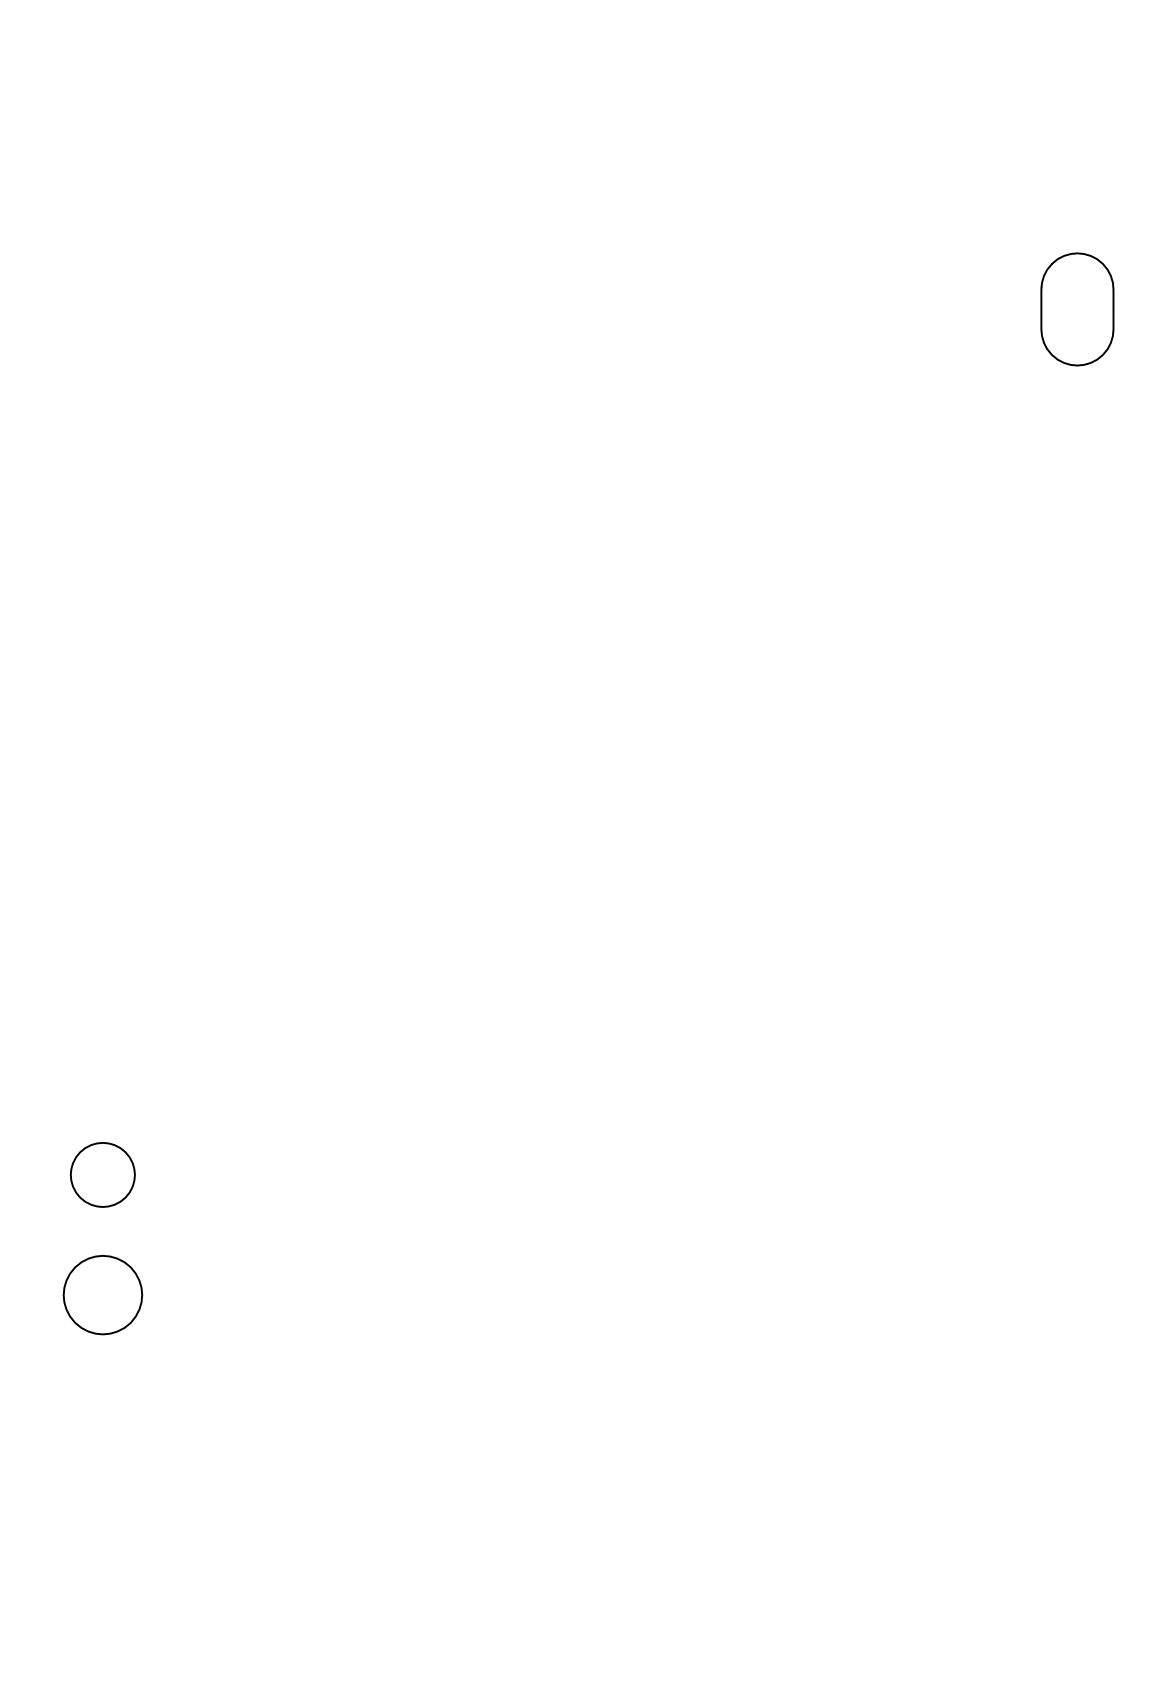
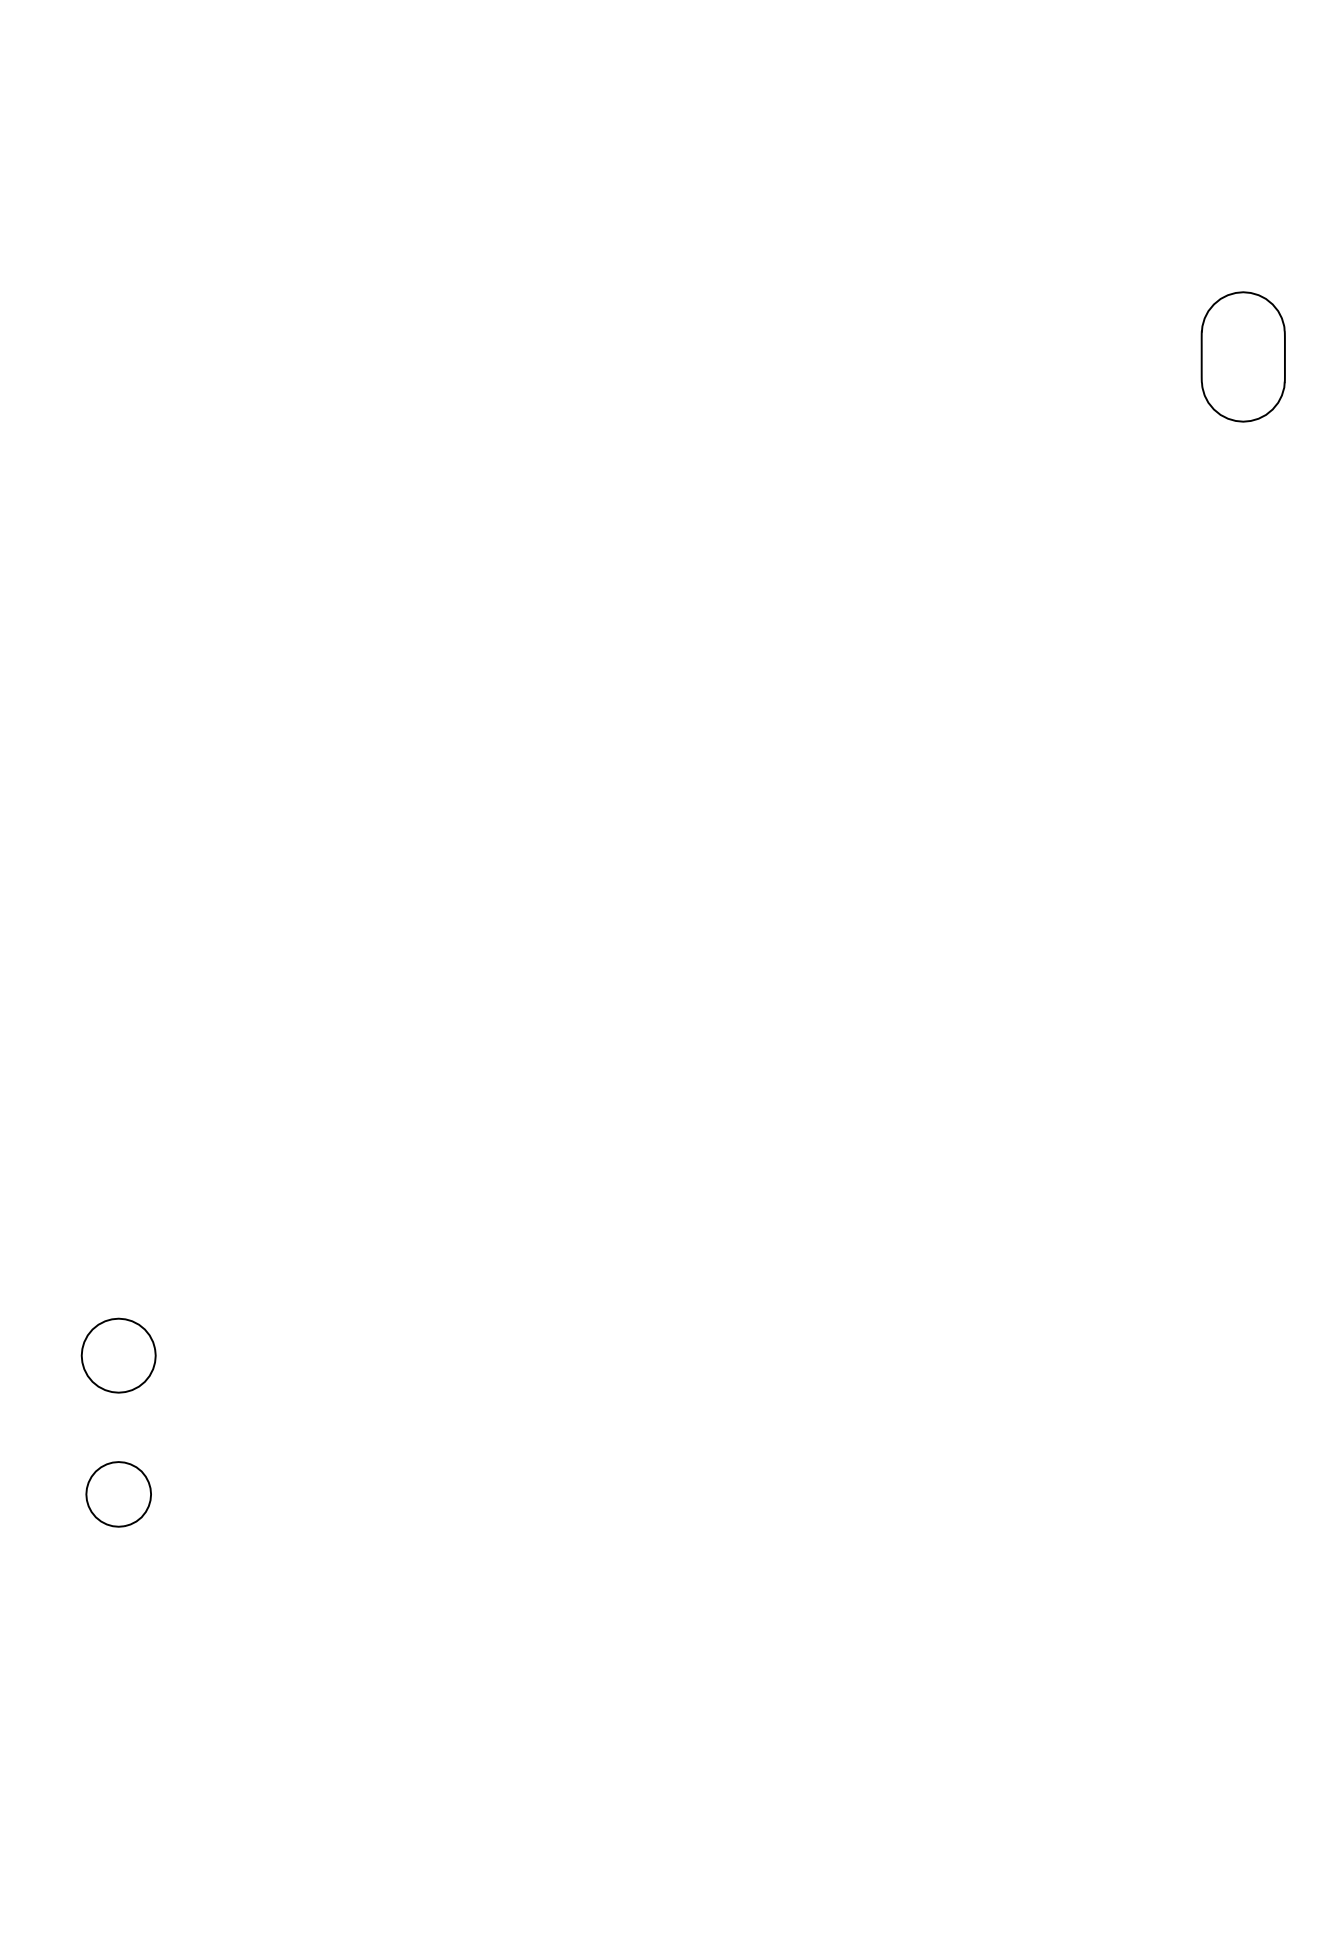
part: (102, 1295) -> (118, 1494), size x0.71

